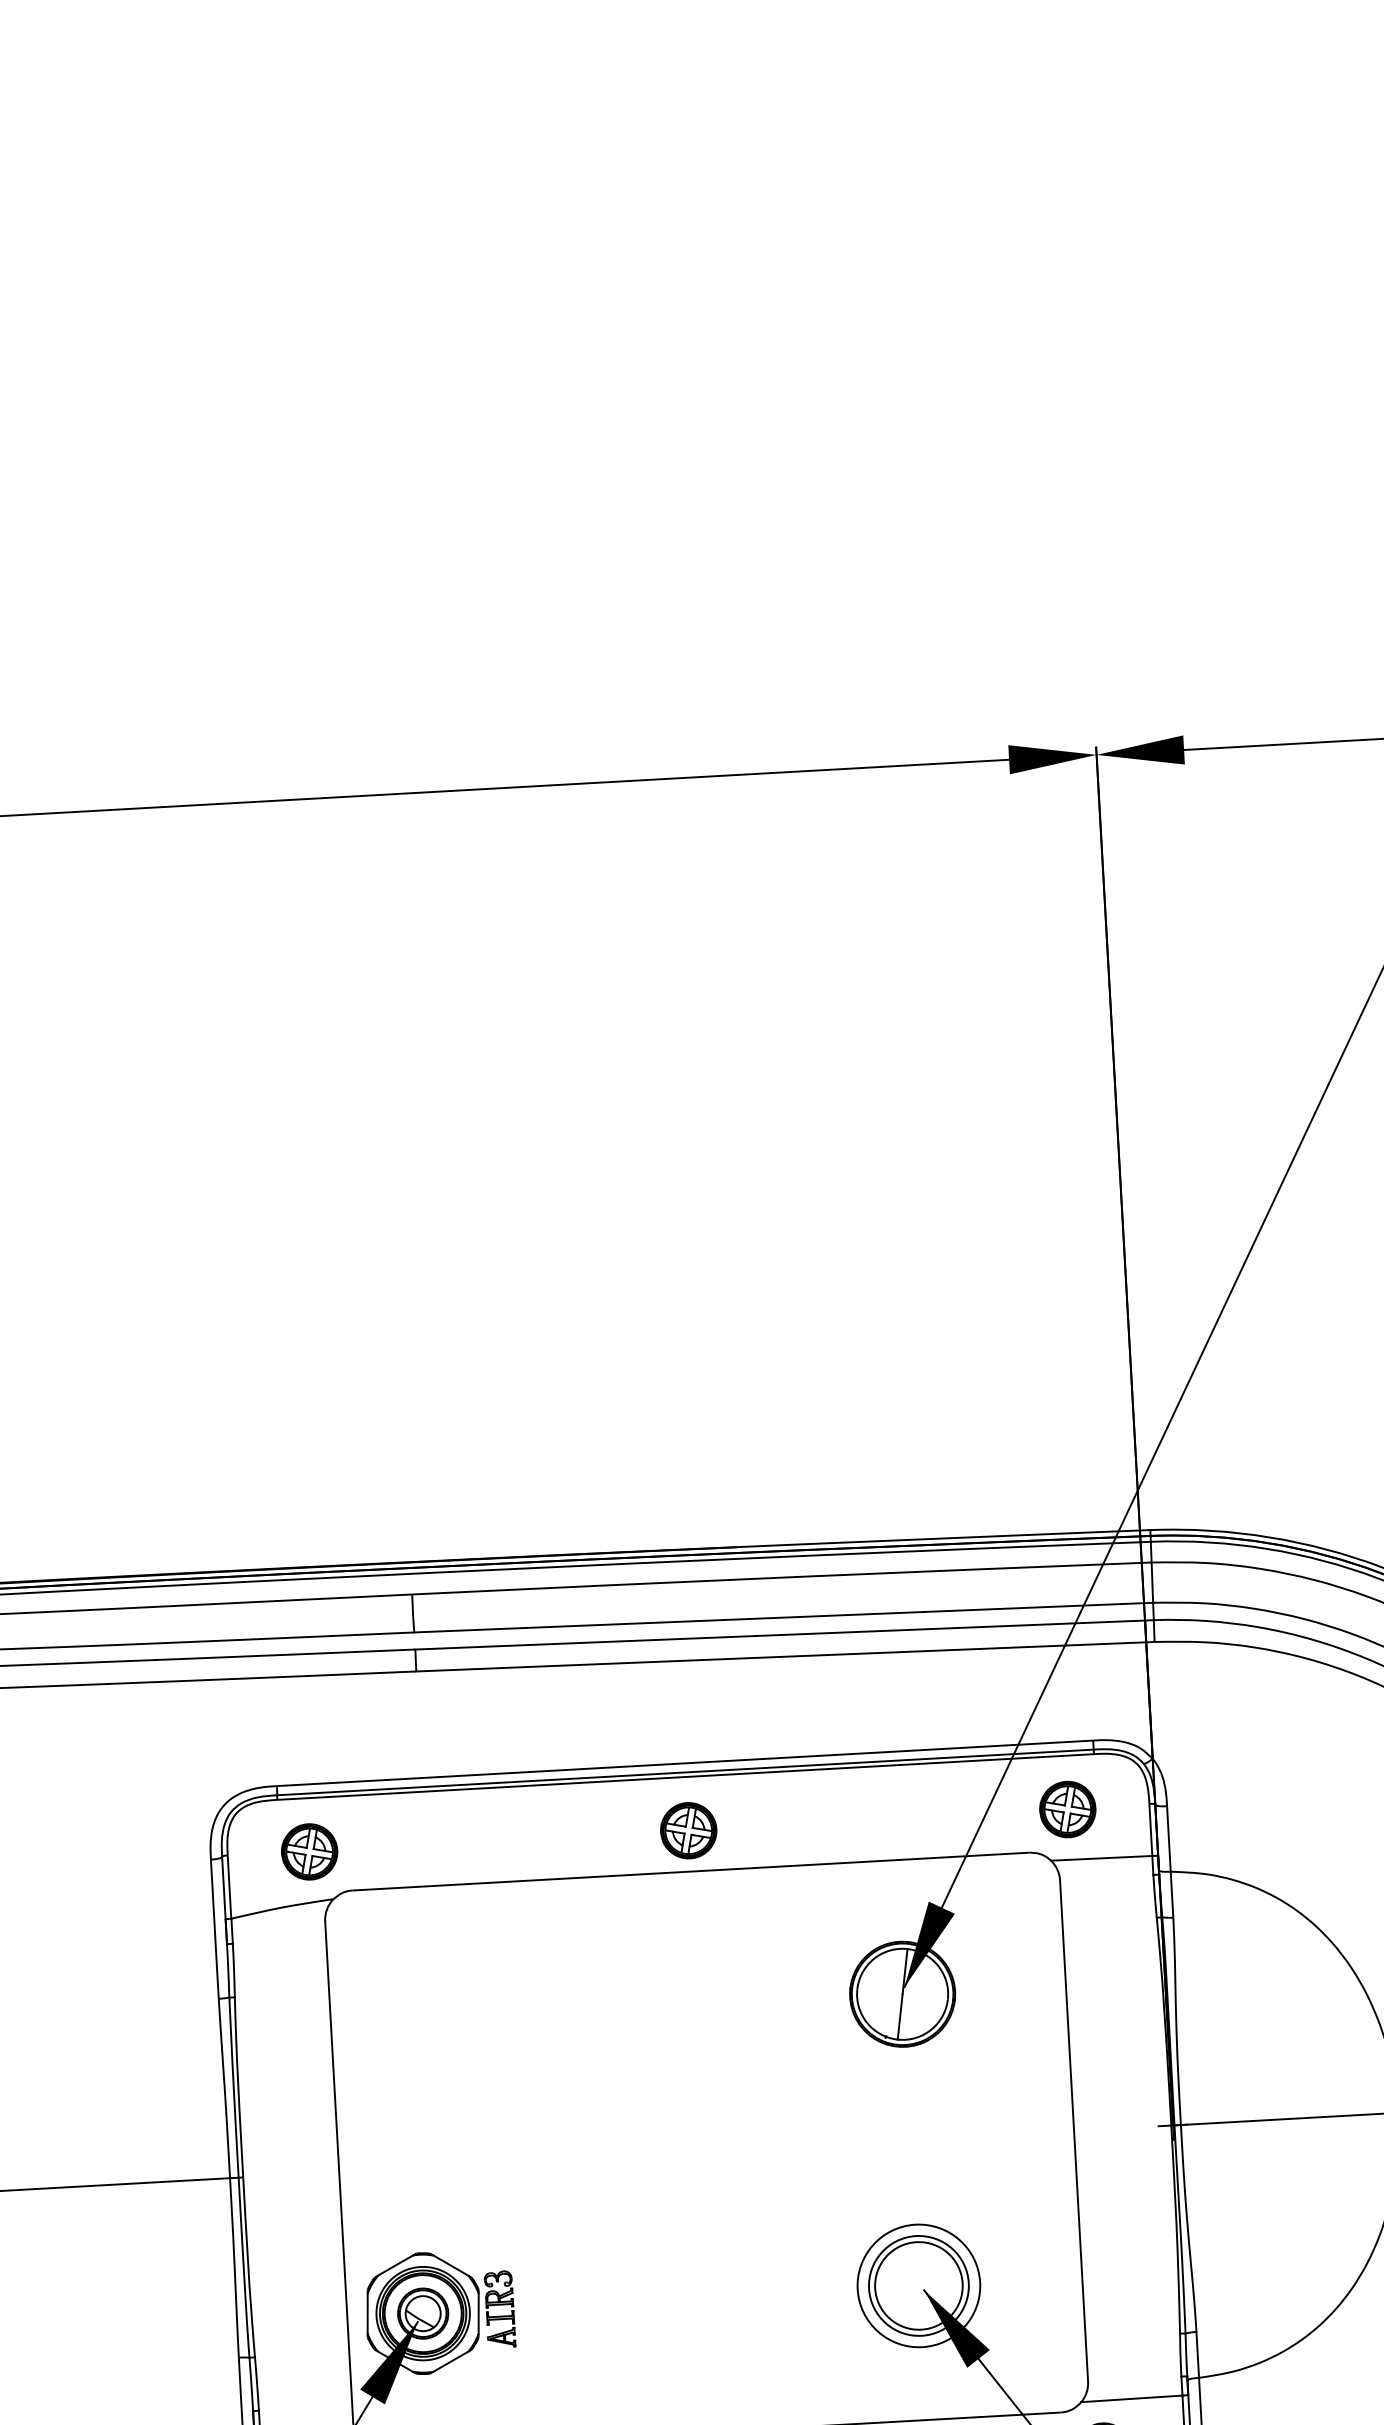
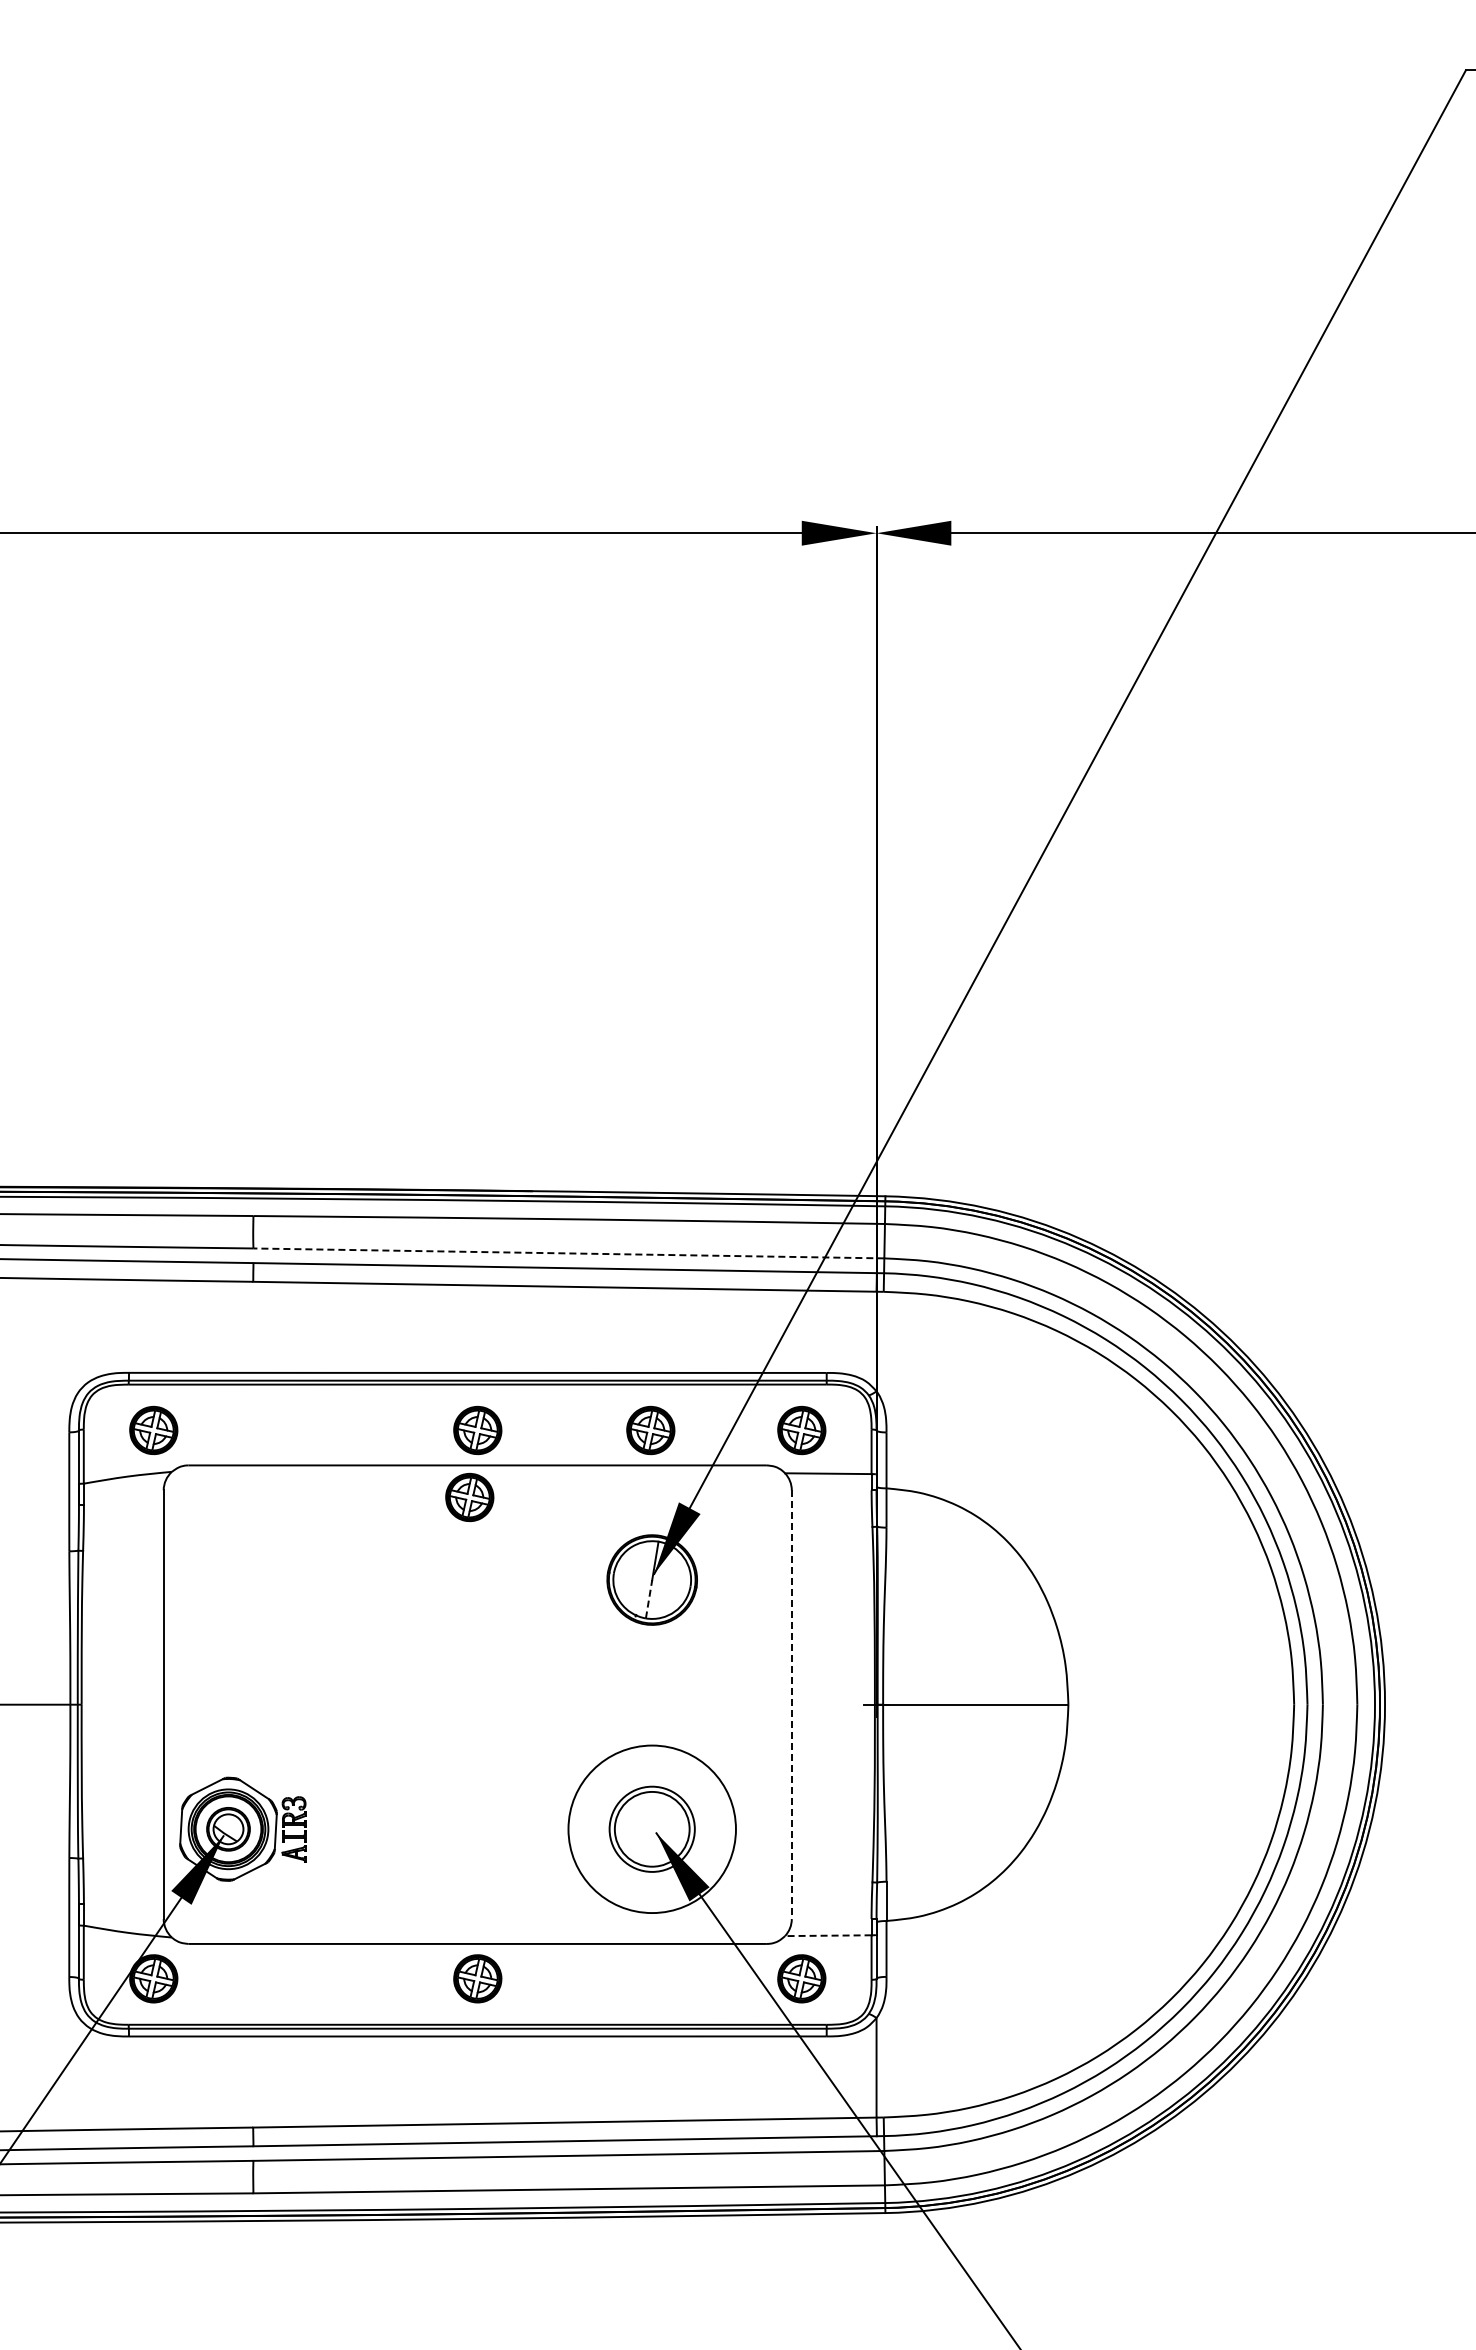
line: (783, 1617) -> (568, 1253), solid -> dashed
part: (890, 1819) -> (650, 1430), added
part: (683, 1909) -> (469, 1497), added
line: (900, 2016) -> (649, 1598), solid -> dashed
line: (1073, 2131) -> (791, 1705), solid -> dashed
circle: (918, 2285) -> (651, 1828), size x1.6
line: (1130, 2398) -> (827, 1935), solid -> dashed

